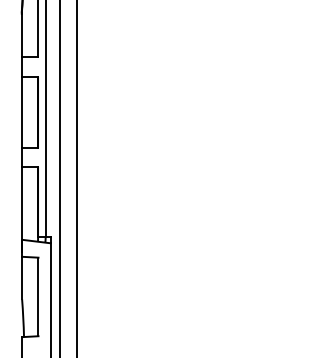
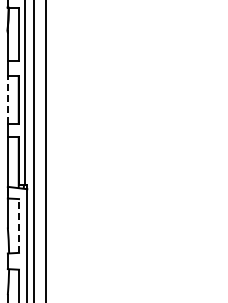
line: (21, 112) -> (7, 99), solid -> dashed
line: (39, 296) -> (19, 225), solid -> dashed

